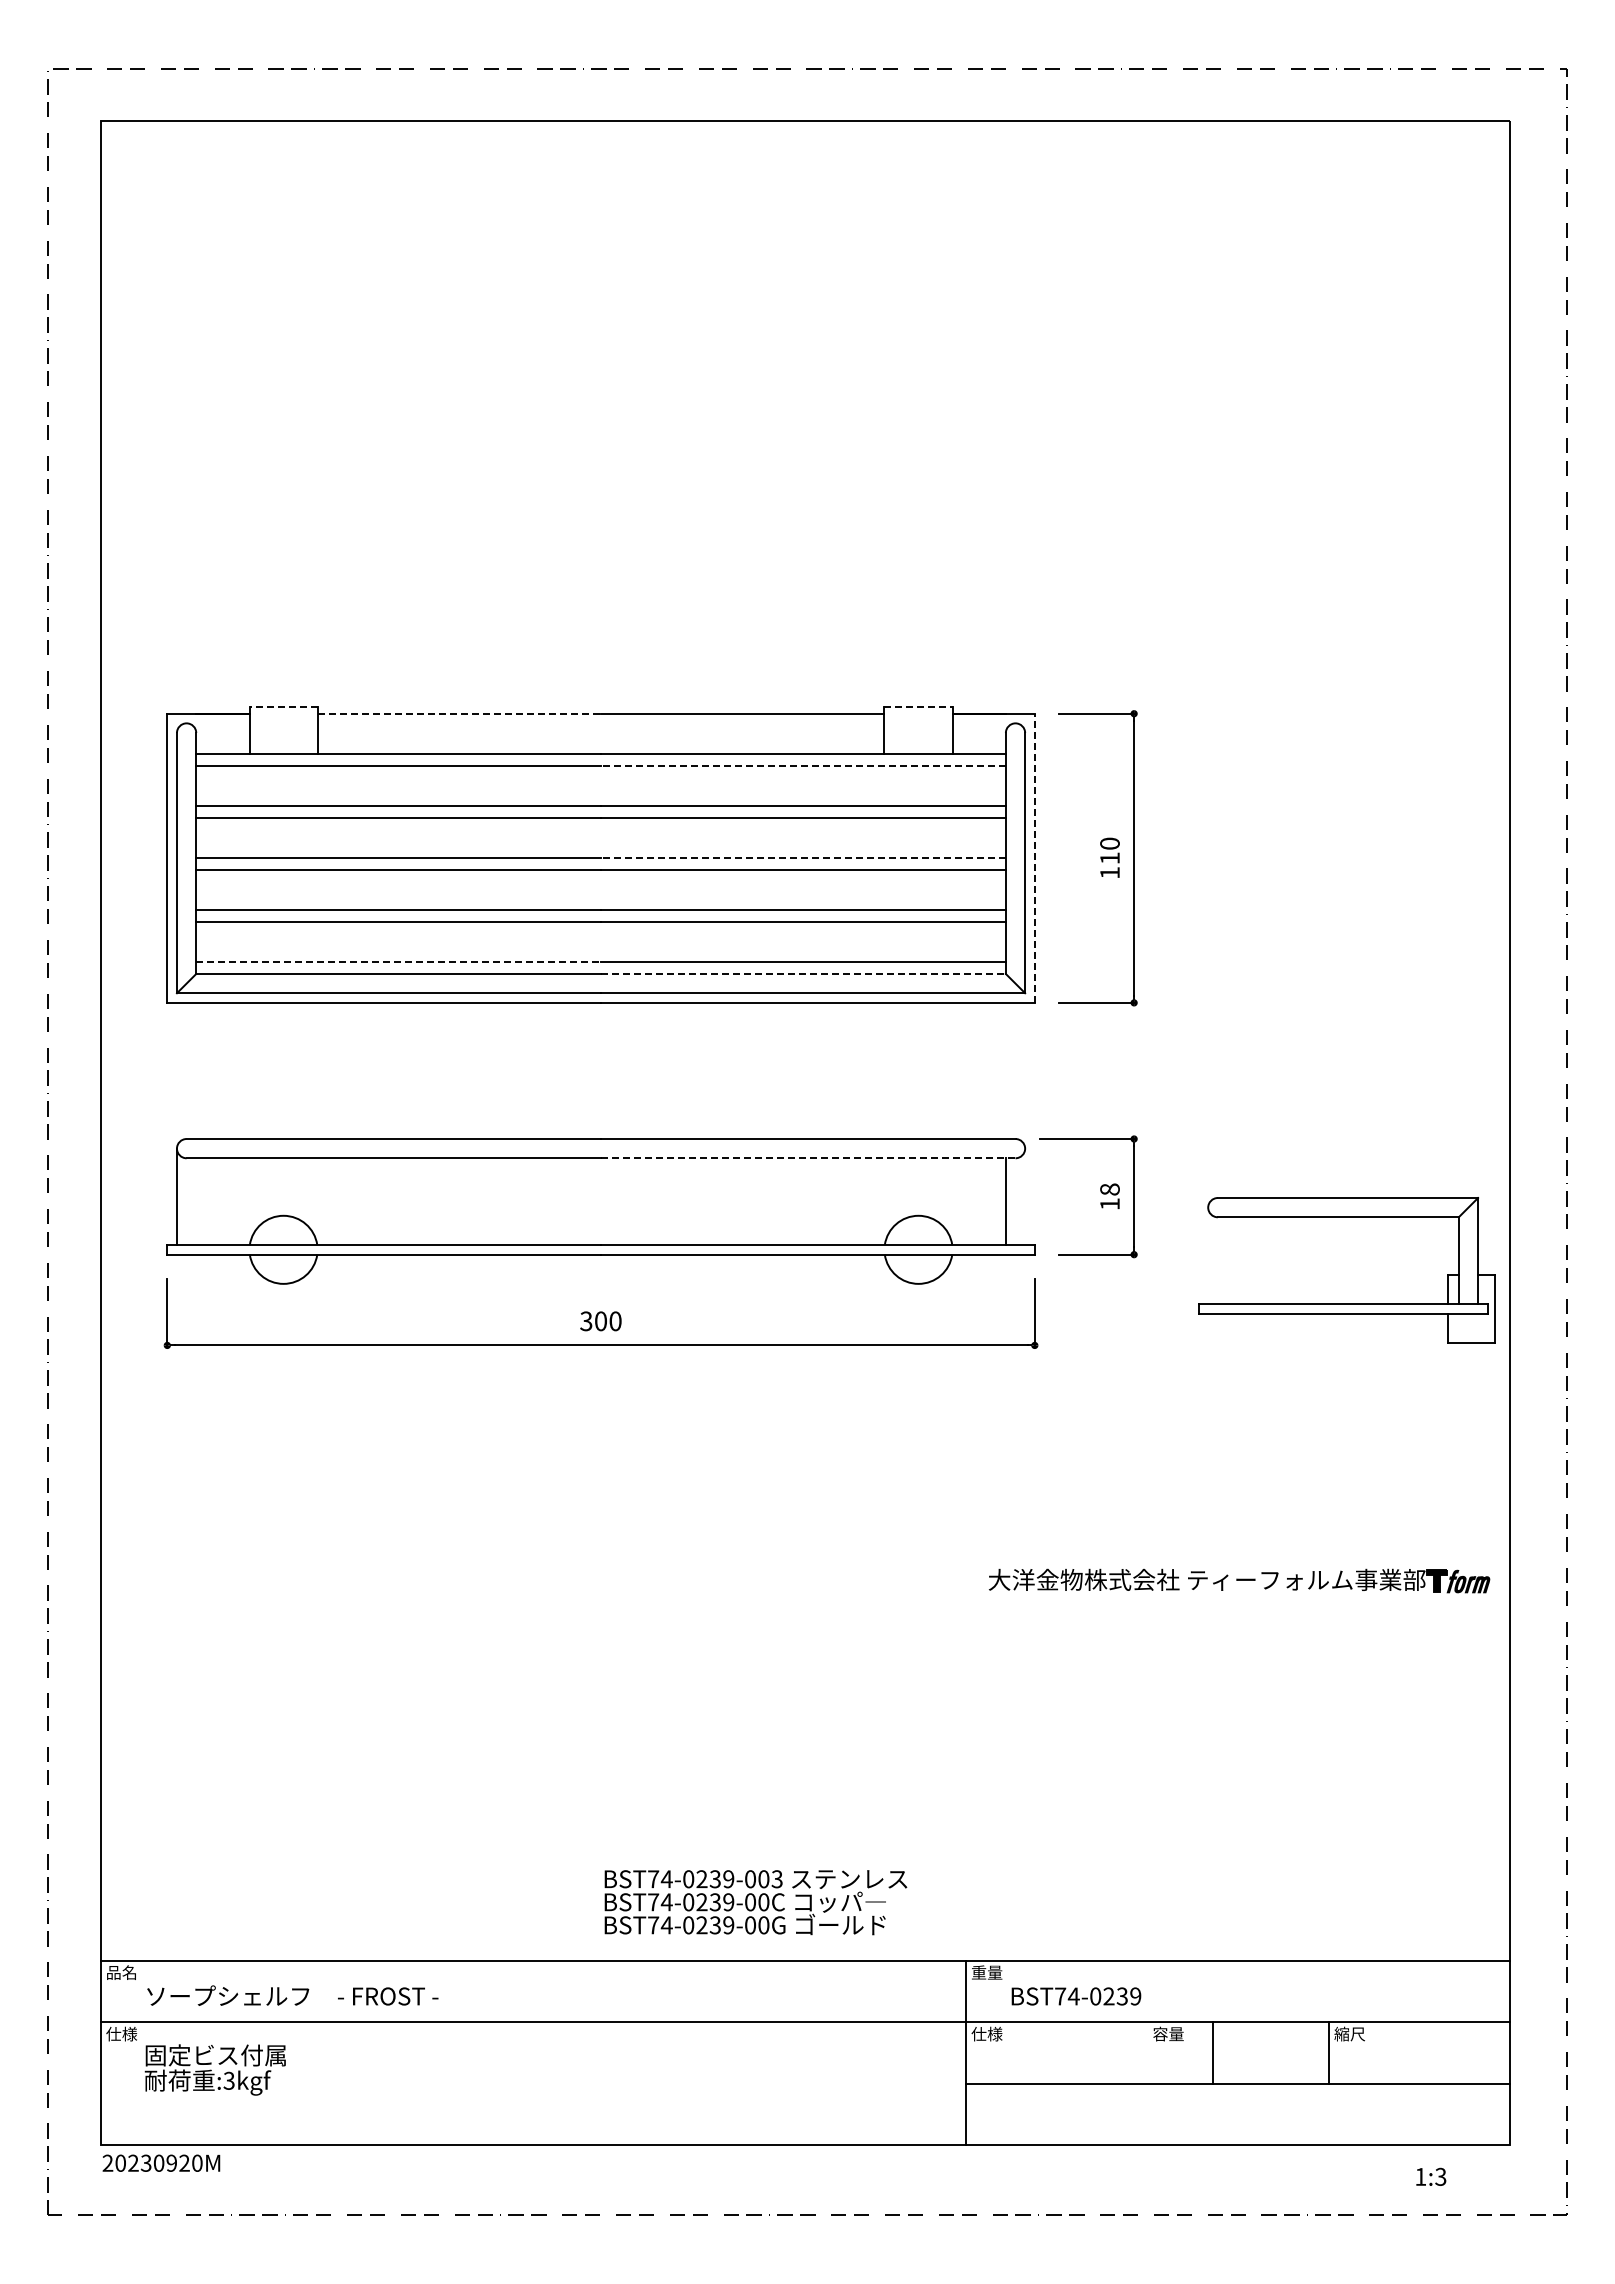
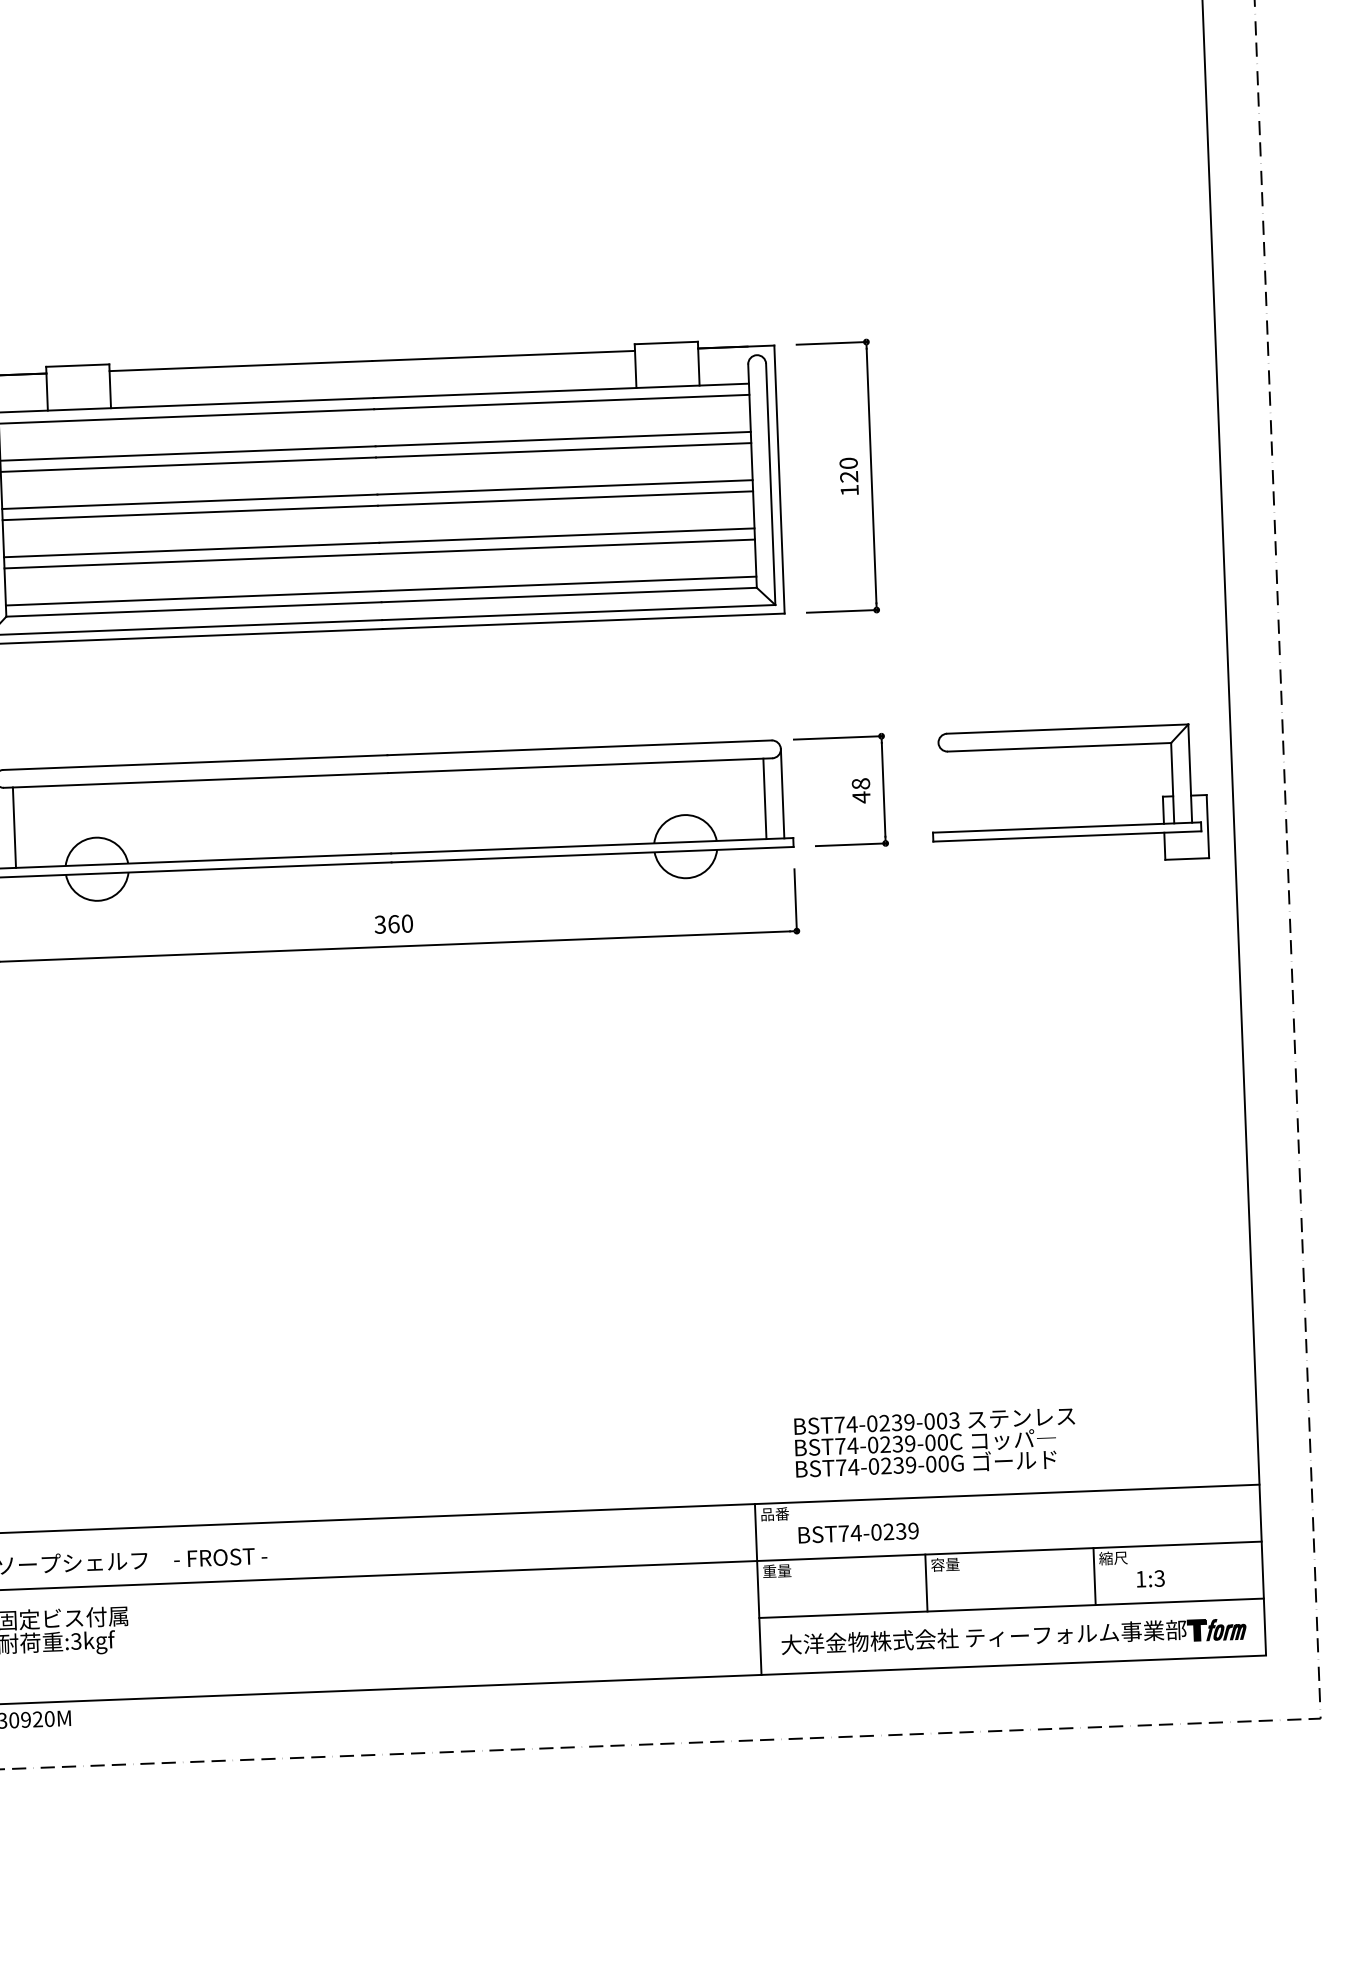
line: (283, 706) -> (77, 365), dashed -> solid
line: (919, 706) -> (667, 342), dashed -> solid
line: (459, 713) -> (241, 365), dashed -> solid
line: (802, 765) -> (560, 401), dashed -> solid
line: (802, 857) -> (564, 487), dashed -> solid
line: (1034, 858) -> (779, 479), dashed -> solid
text: (1109, 858) -> (848, 477), 110 -> 120
line: (399, 961) -> (194, 597), dashed -> solid
line: (803, 973) -> (569, 594), dashed -> solid
line: (808, 1158) -> (580, 765), dashed -> solid
line: (1025, 1196) -> (782, 793), added
line: (196, 1201) -> (14, 827), added
text: (1109, 1203) -> (861, 796), 18 -> 48
part: (1346, 1303) -> (1070, 826), moved
text: (601, 1321) -> (394, 924), 300 -> 360
part: (1239, 1580) -> (1013, 1636), moved
text: (755, 1902) -> (935, 1442), moved
text: (987, 1972) -> (775, 1514), 重量 -> 品番
text: (986, 2033) -> (776, 1570), 仕様 -> 重量
line: (1213, 2052) -> (926, 1582), moved
text: (1431, 2176) -> (1150, 1578), moved

